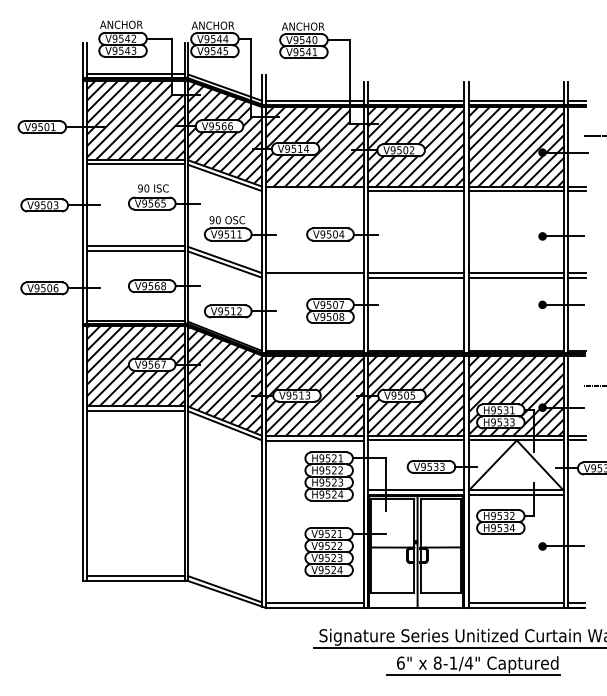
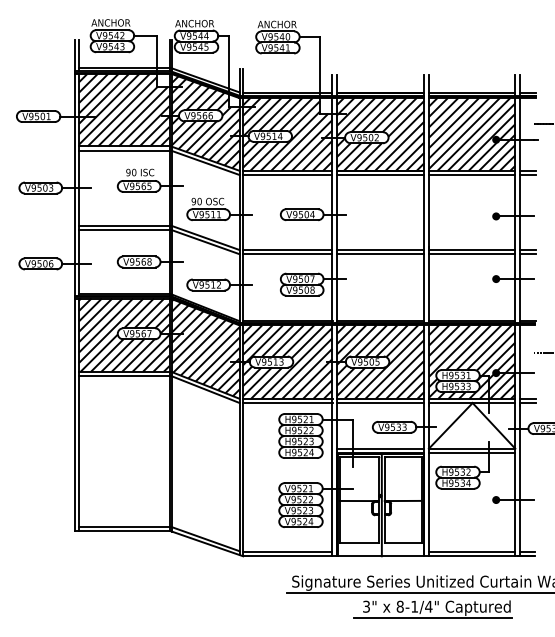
line: (314, 191) -> (287, 175), added
line: (314, 278) -> (287, 254), added
text: (400, 662) -> (366, 606), 6" -> 3"

